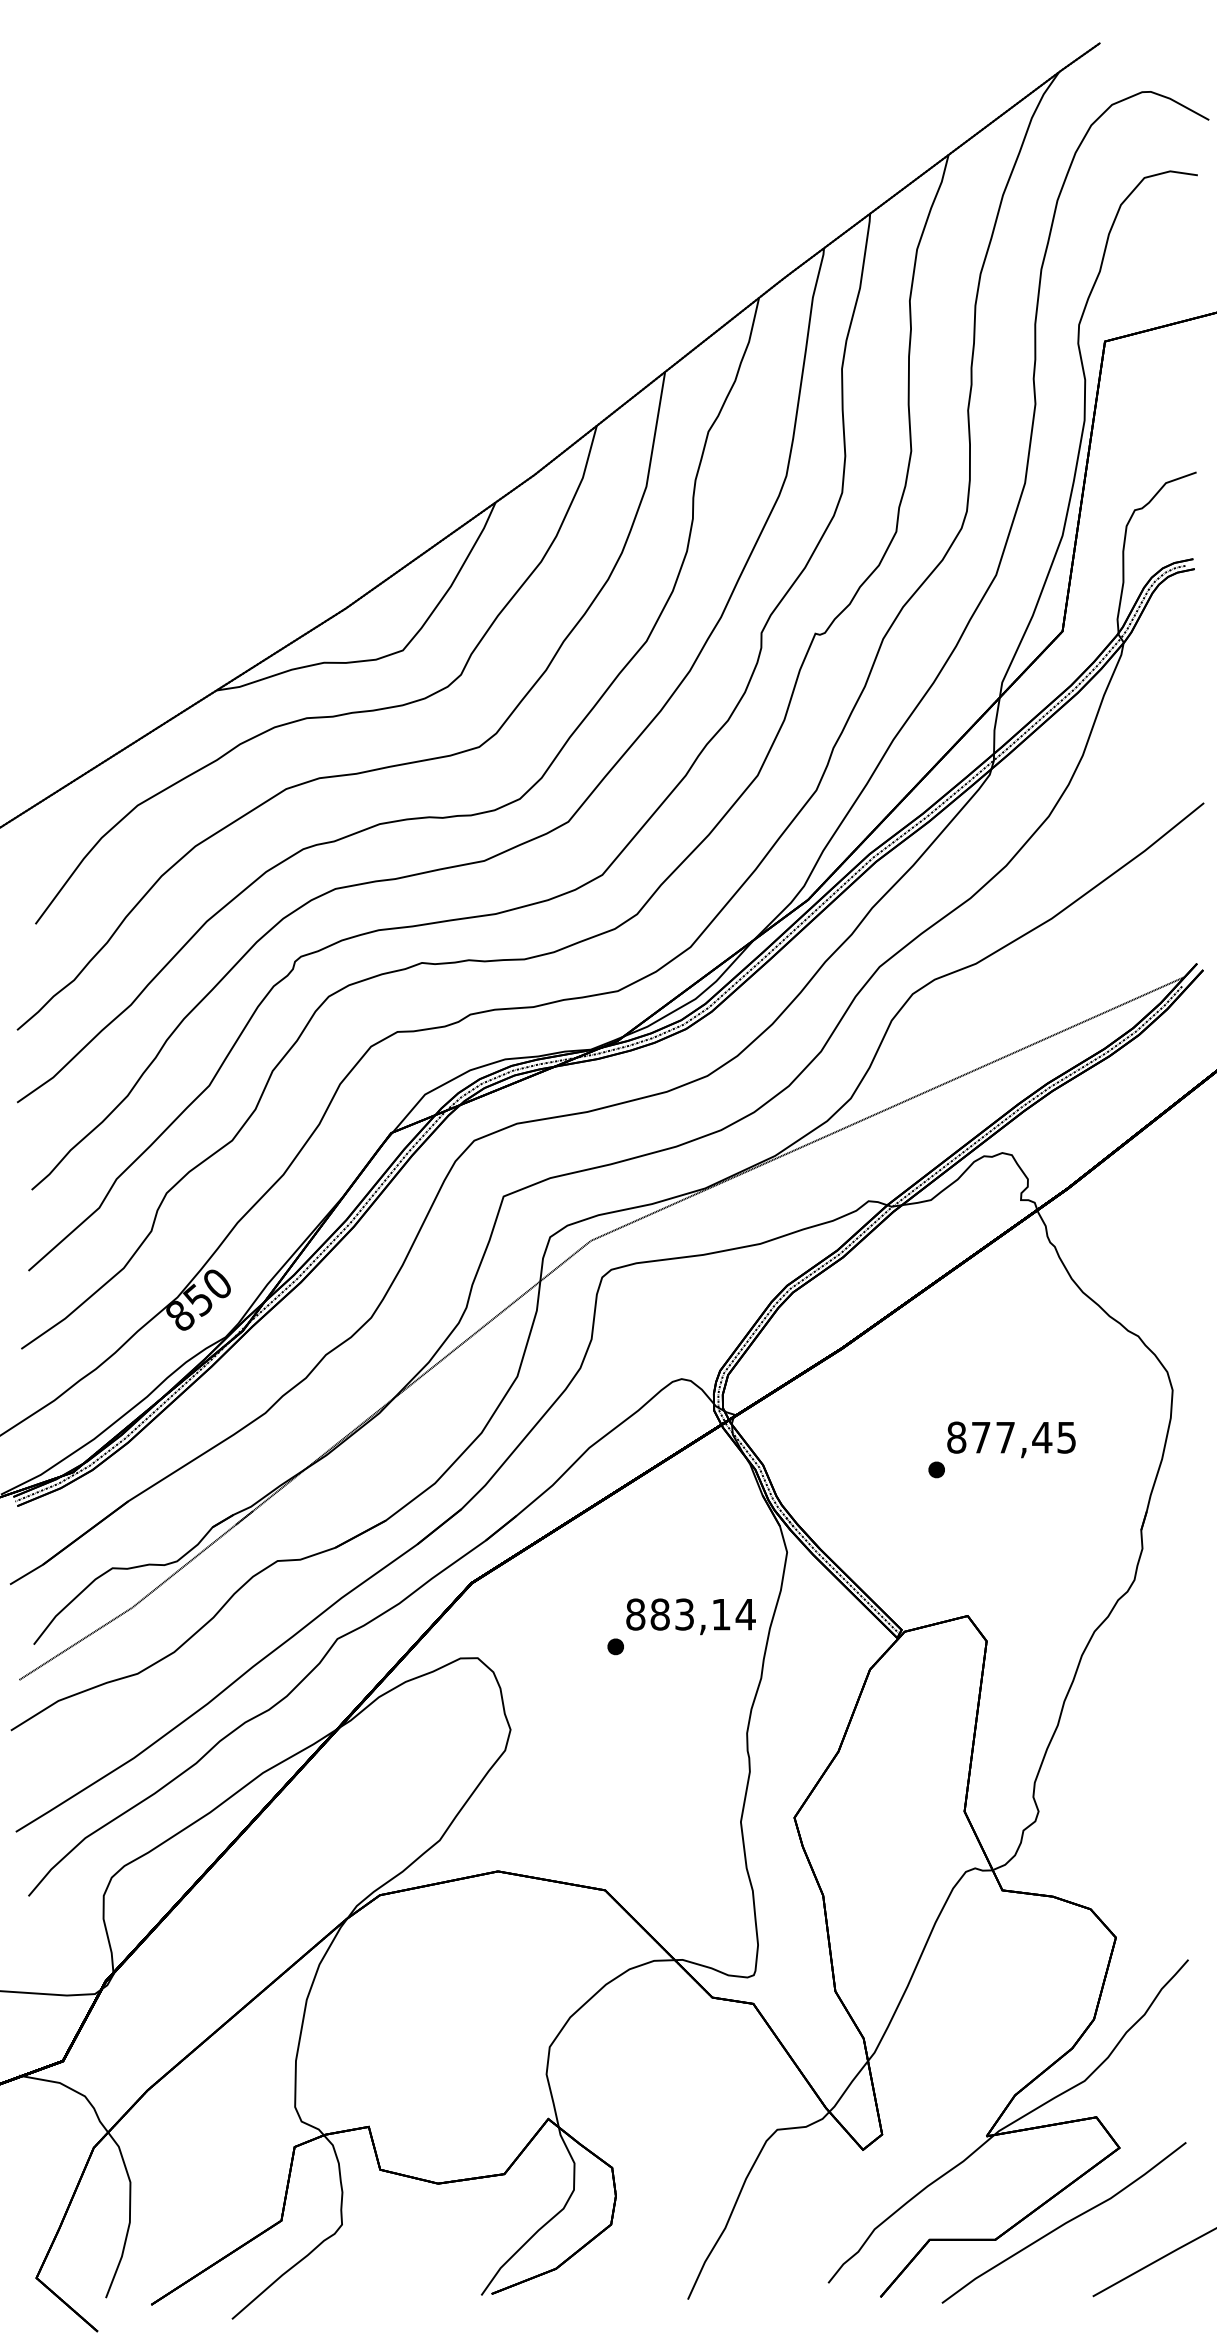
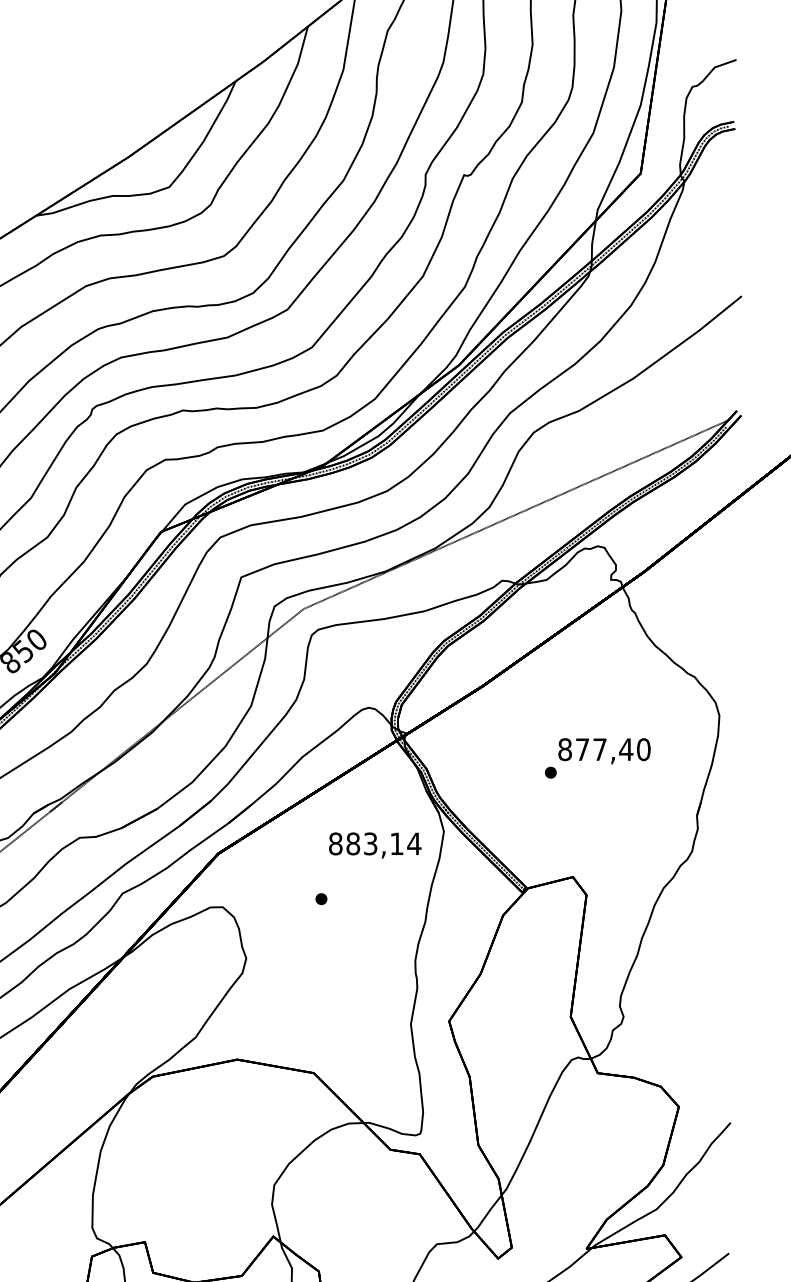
text: (1066, 1437) -> (643, 749), 877,45 -> 877,40
text: (690, 1616) -> (374, 845), moved

